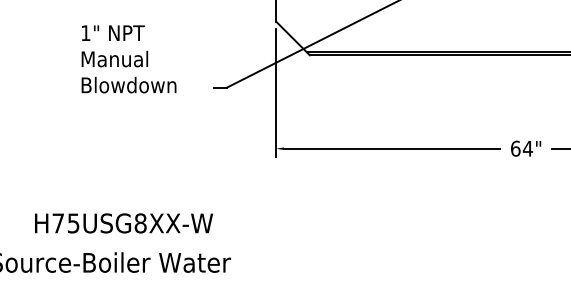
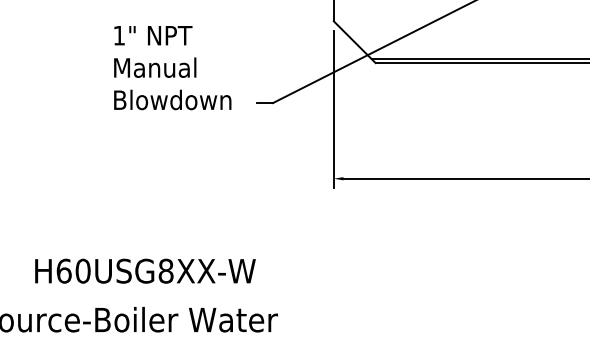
text: (128, 59) -> (172, 68), moved
text: (65, 223) -> (73, 271), H75USG8XX-W -> H60USG8XX-W

